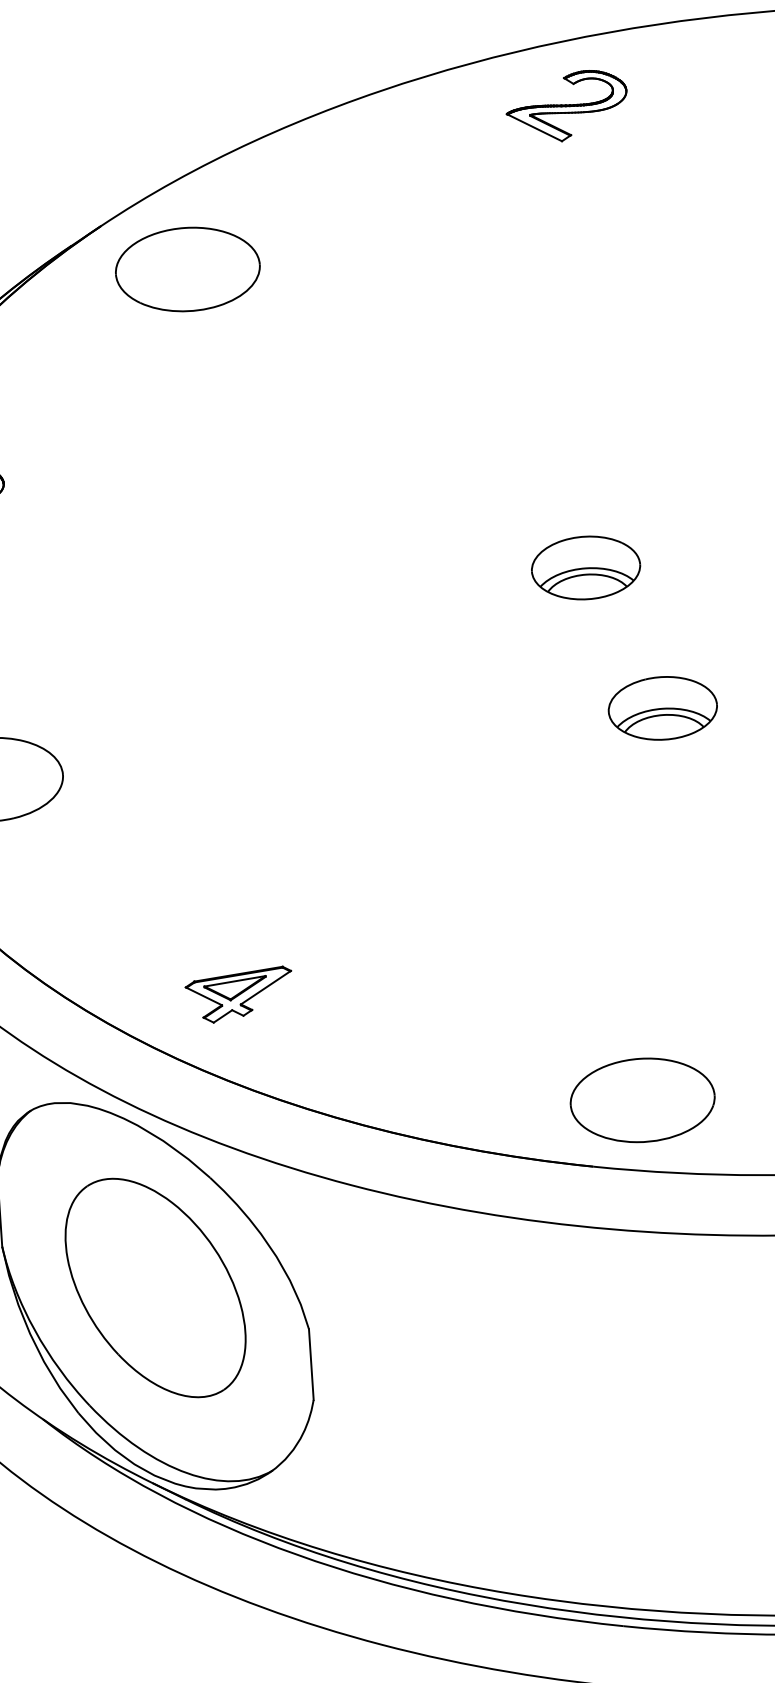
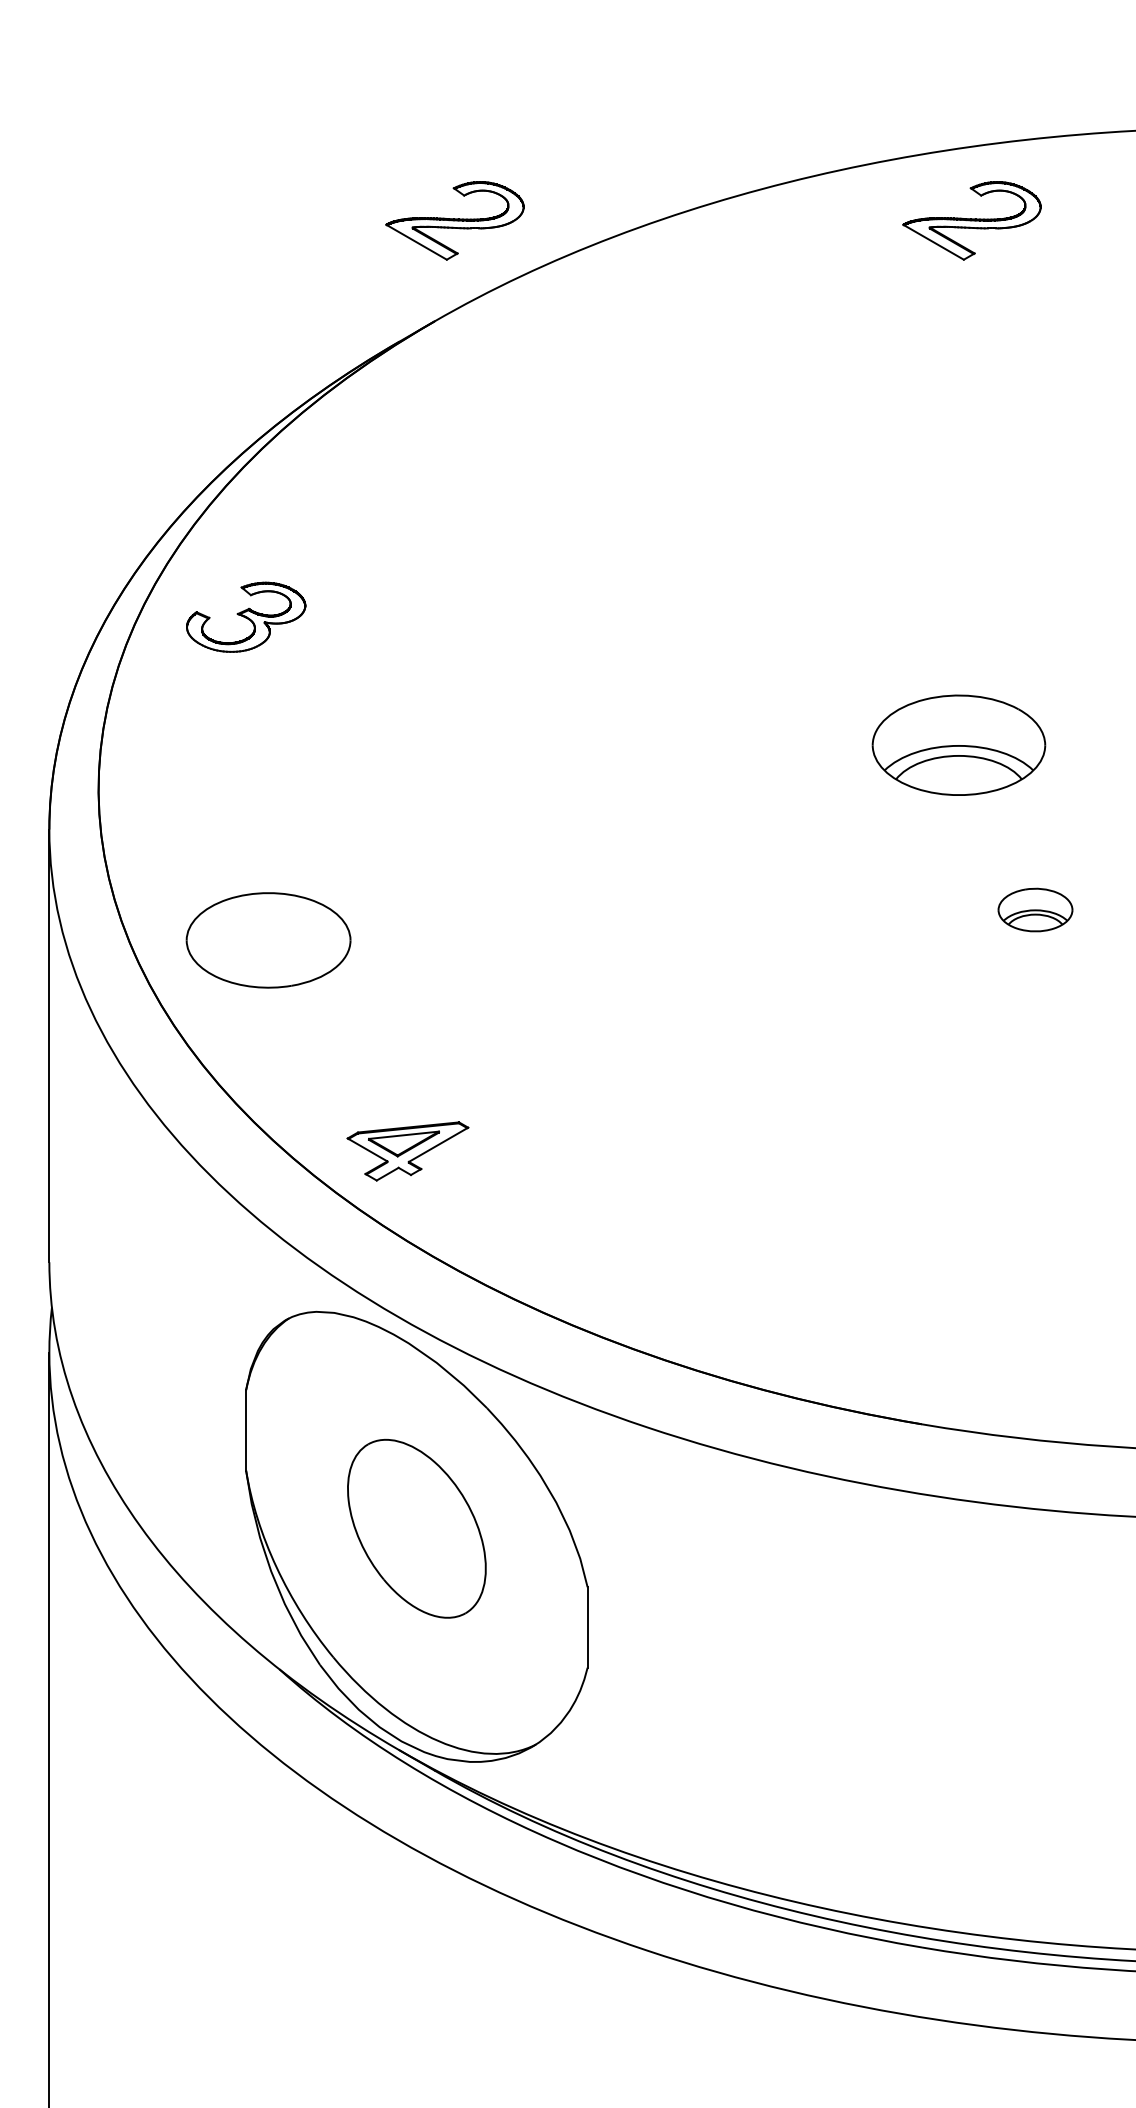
part: (112, 136) -> (454, 220), added
part: (187, 269) -> (529, 376), removed
part: (585, 567) -> (958, 744), size x1.4
part: (662, 707) -> (1035, 909), size x0.6
part: (239, 995) -> (407, 1151), moved
part: (642, 1100) -> (982, 1352), removed
part: (155, 1287) -> (416, 1528), size x0.7

